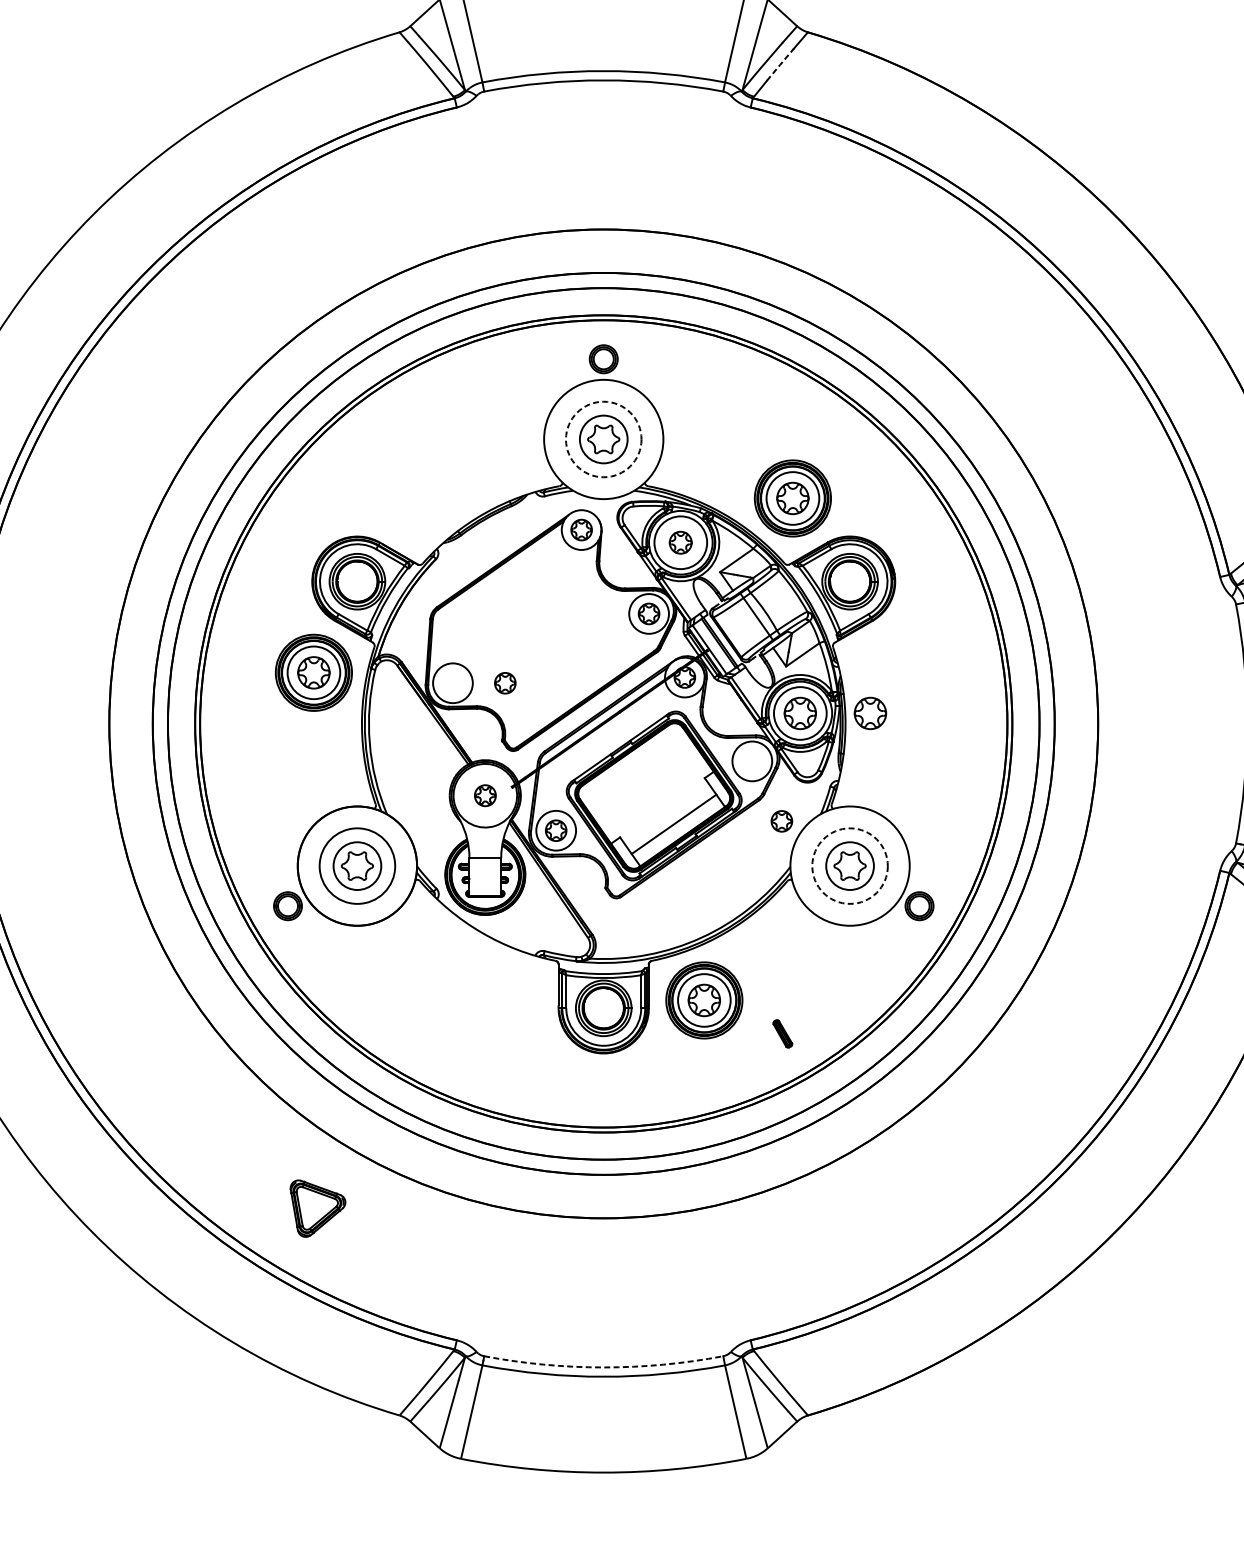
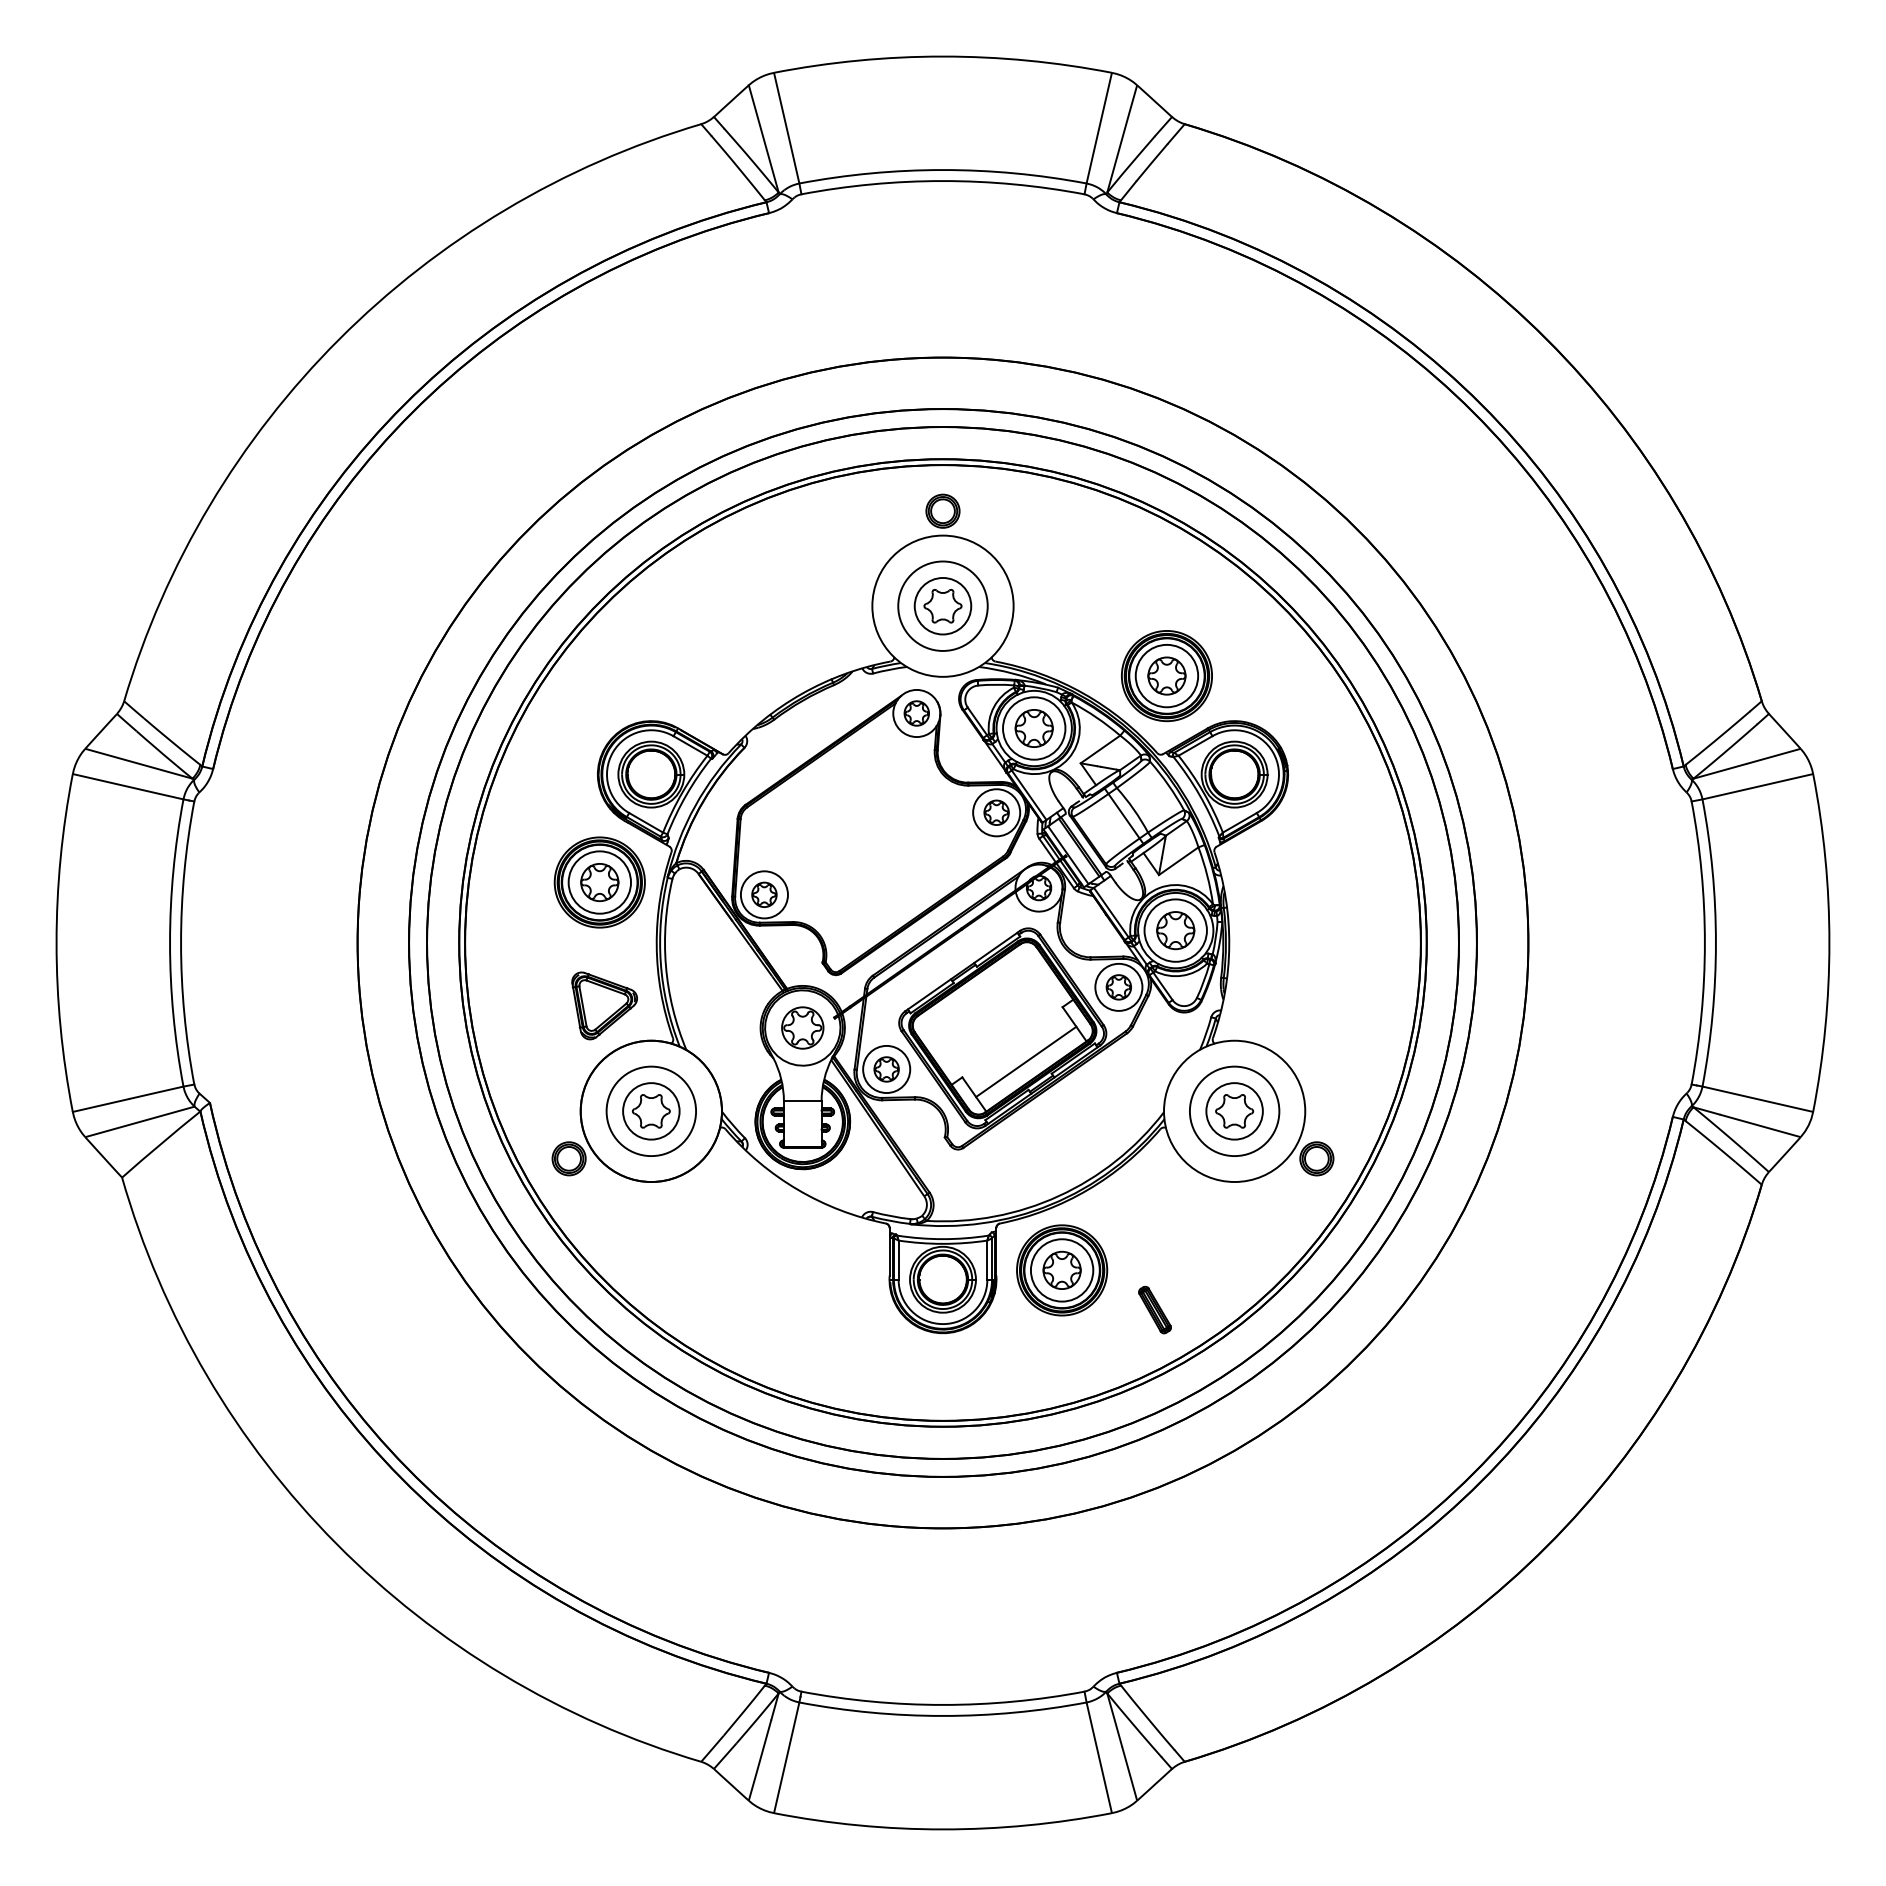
line: (779, 64) -> (1151, 162), dashed -> solid
circle: (603, 438) -> (942, 605), dashed -> solid
part: (680, 542) -> (1033, 728), size x1.43
part: (505, 682) -> (764, 894), moved
part: (870, 713) -> (1258, 930), removed
part: (485, 795) -> (802, 1027), size x1.67
part: (781, 821) -> (1118, 987), moved
circle: (849, 866) -> (1234, 1111), dashed -> solid
part: (782, 1033) -> (1154, 1309), size x1.43
part: (317, 1208) -> (604, 1005), moved
arc: (604, 1367) -> (943, 1704), dashed -> solid

